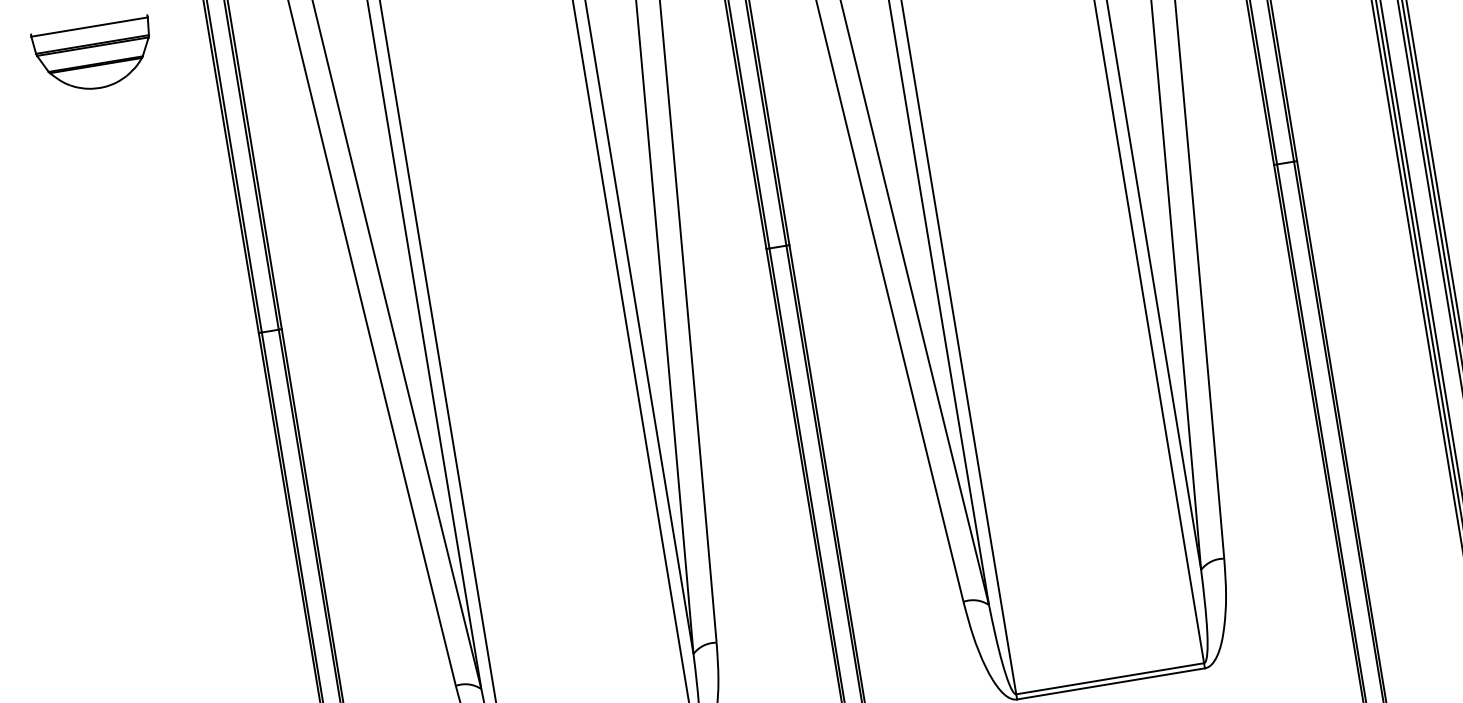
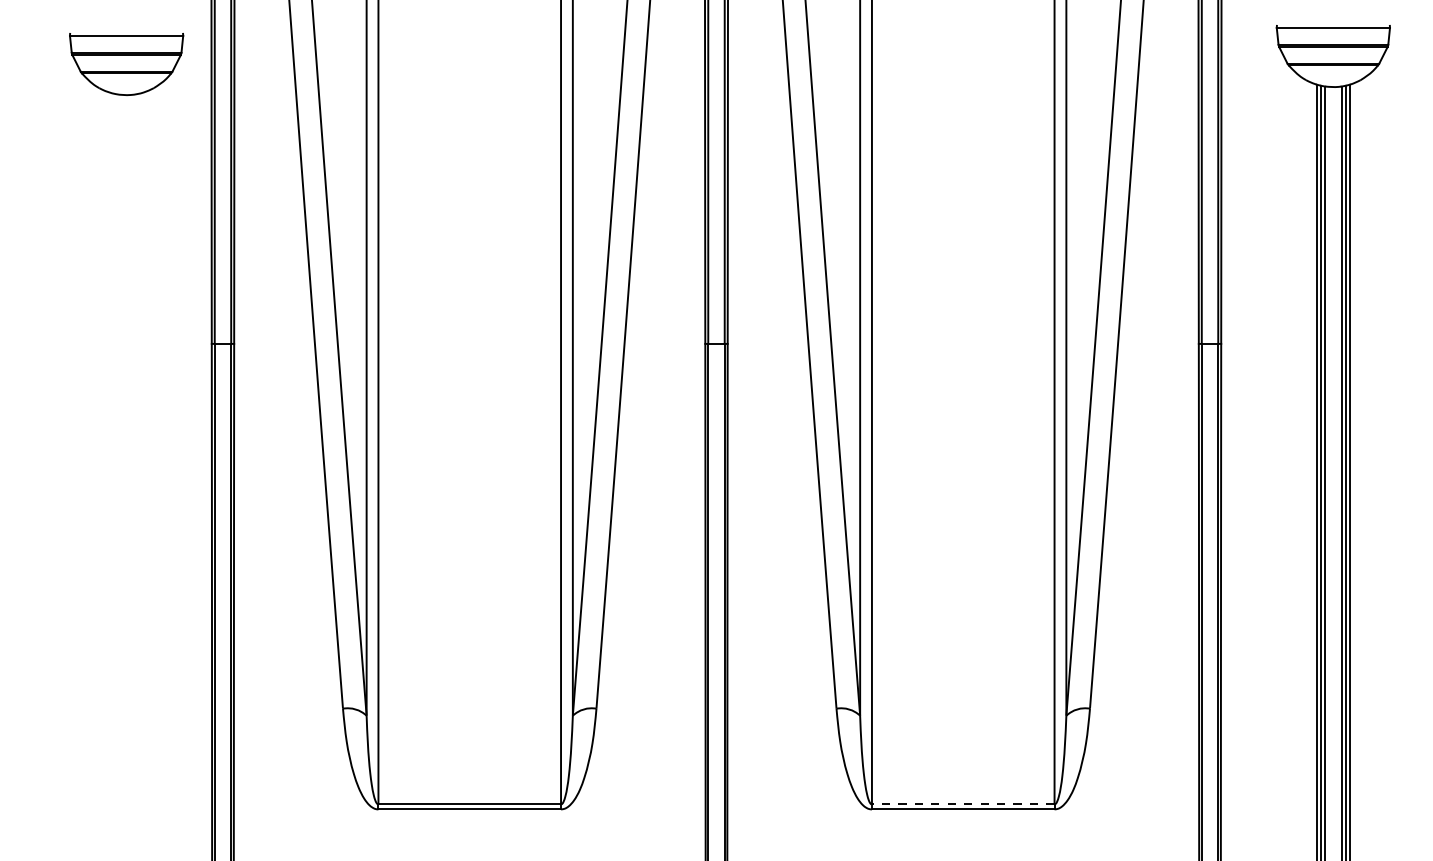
part: (94, 56) -> (126, 64), moved
line: (1109, 678) -> (962, 804), solid -> dashed

